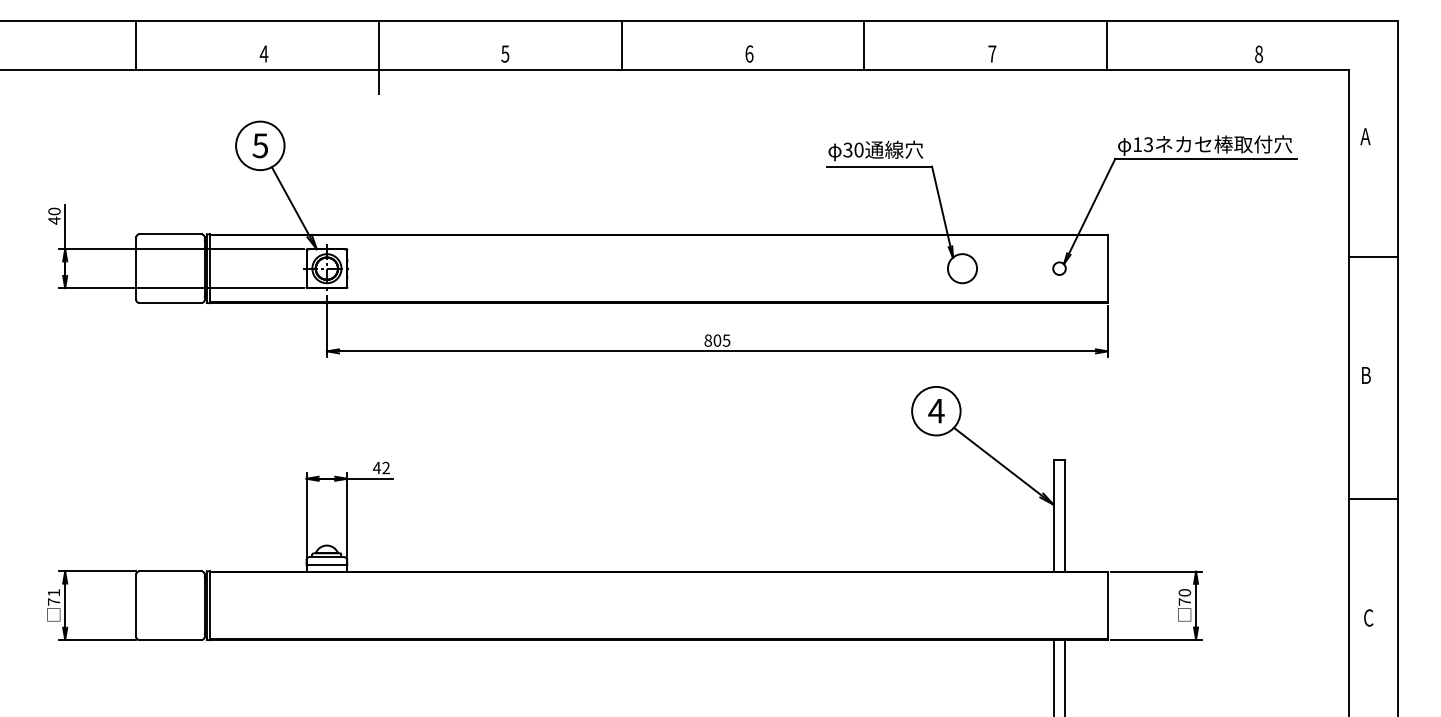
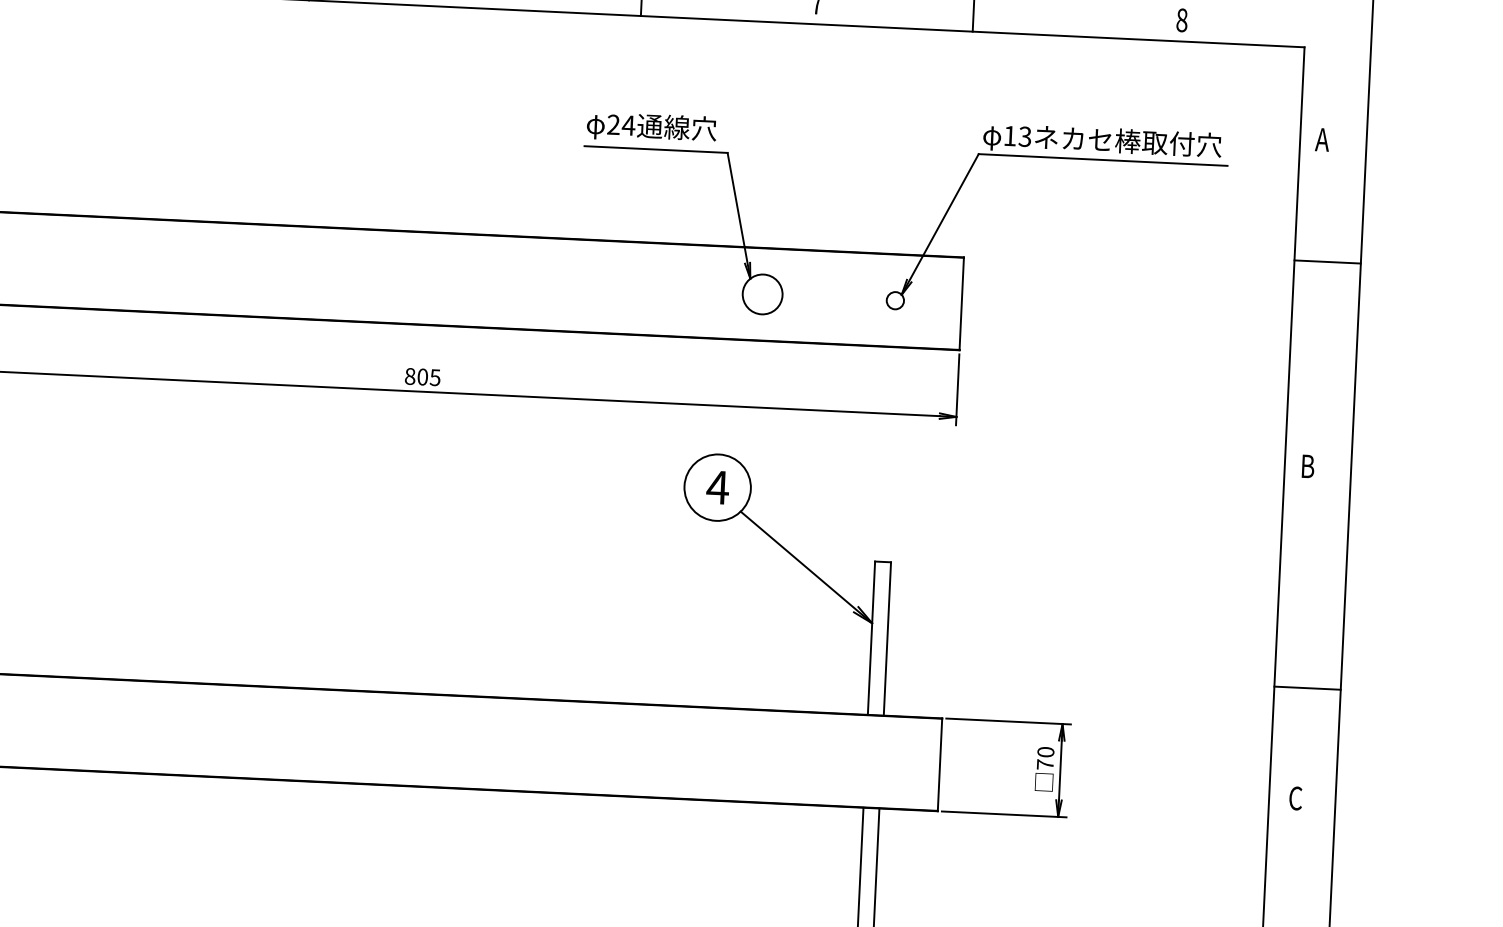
text: (853, 149) -> (621, 124), 30 -> 24
line: (1373, 256) -> (1327, 261), moved
line: (1373, 499) -> (1307, 688), moved

